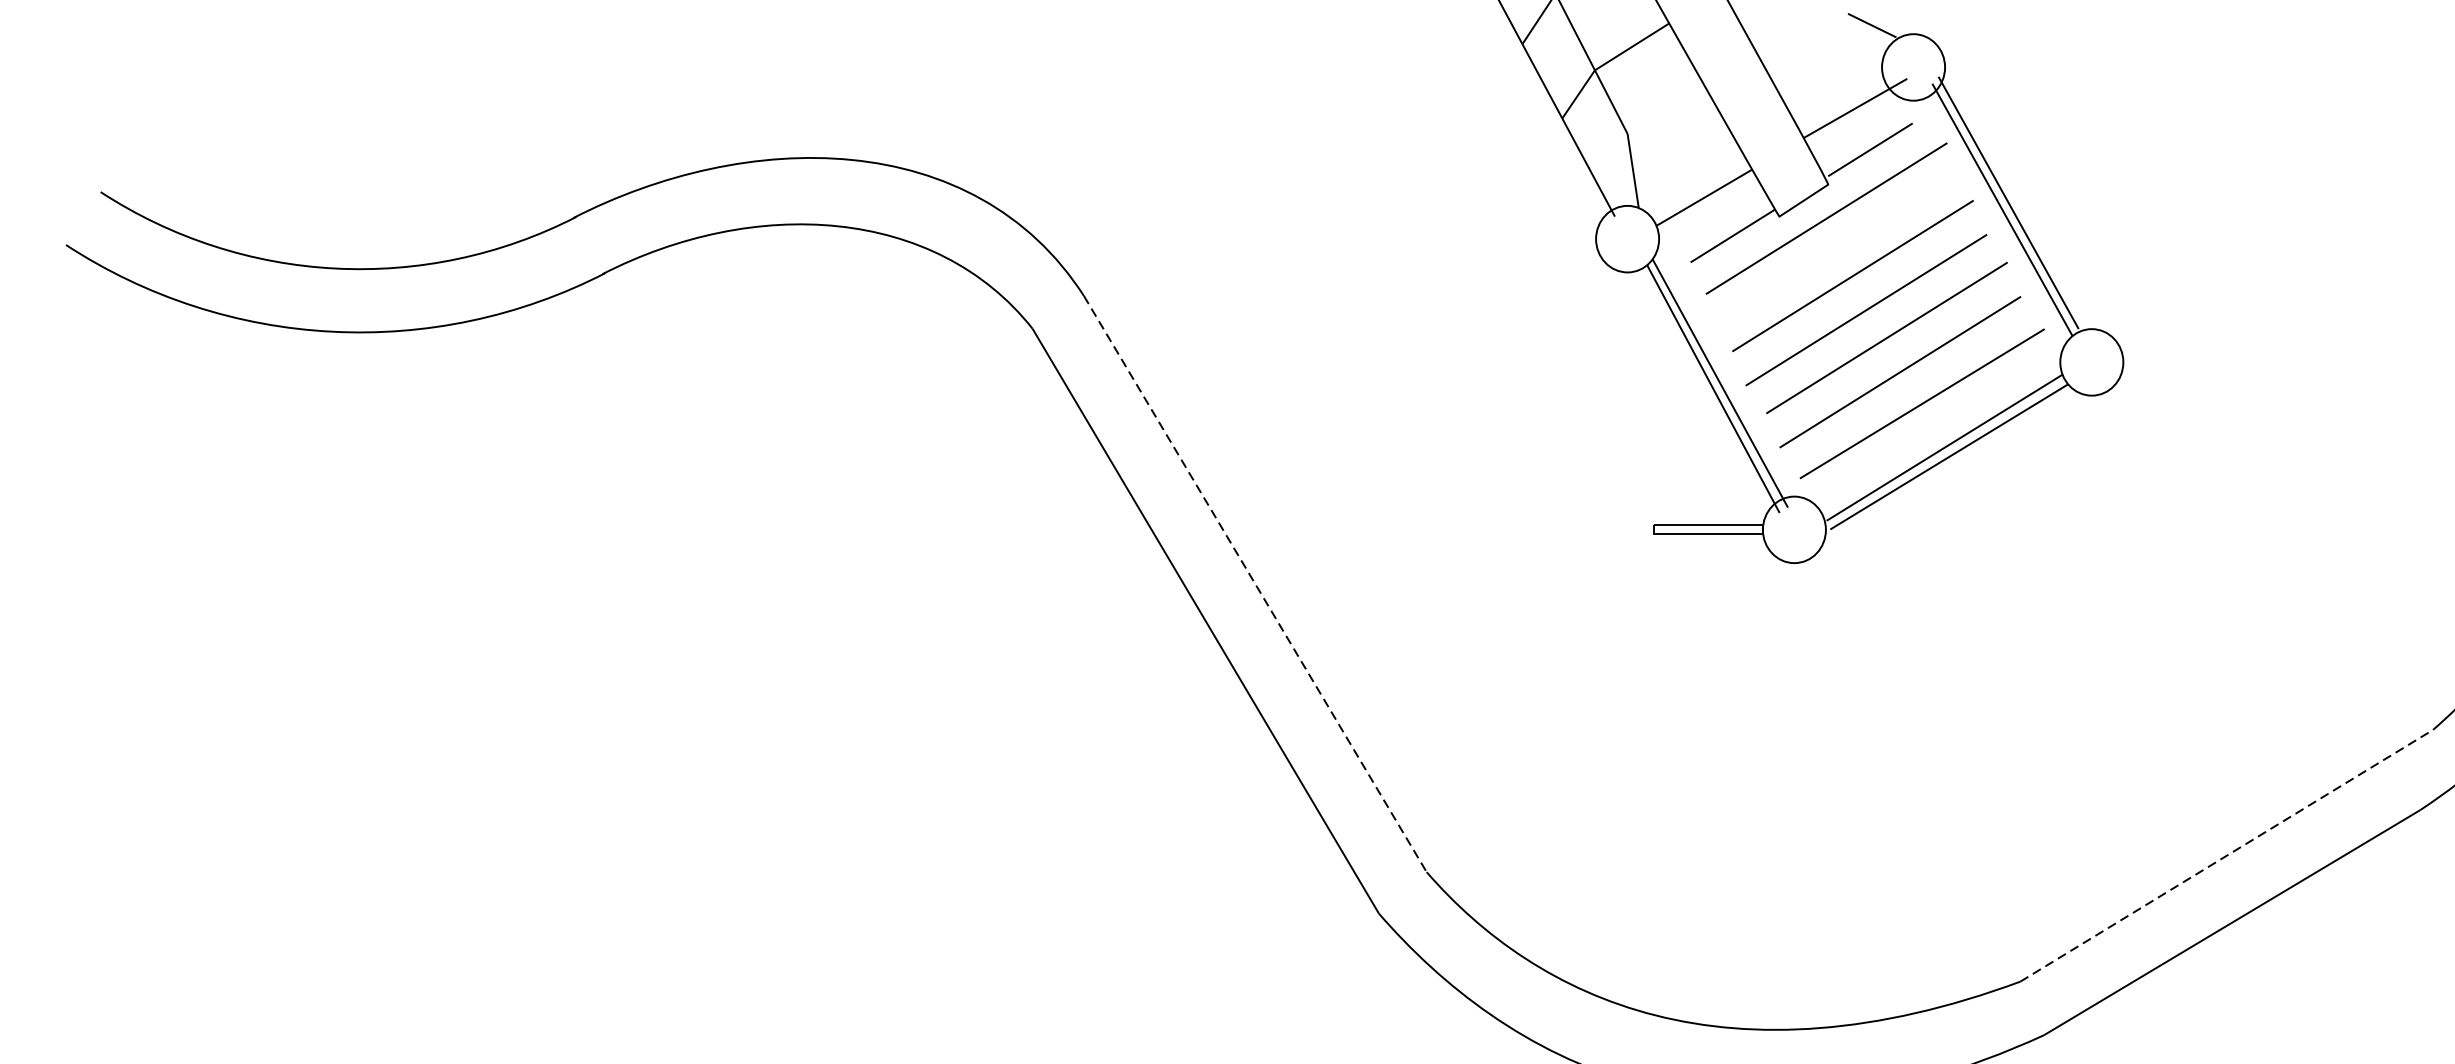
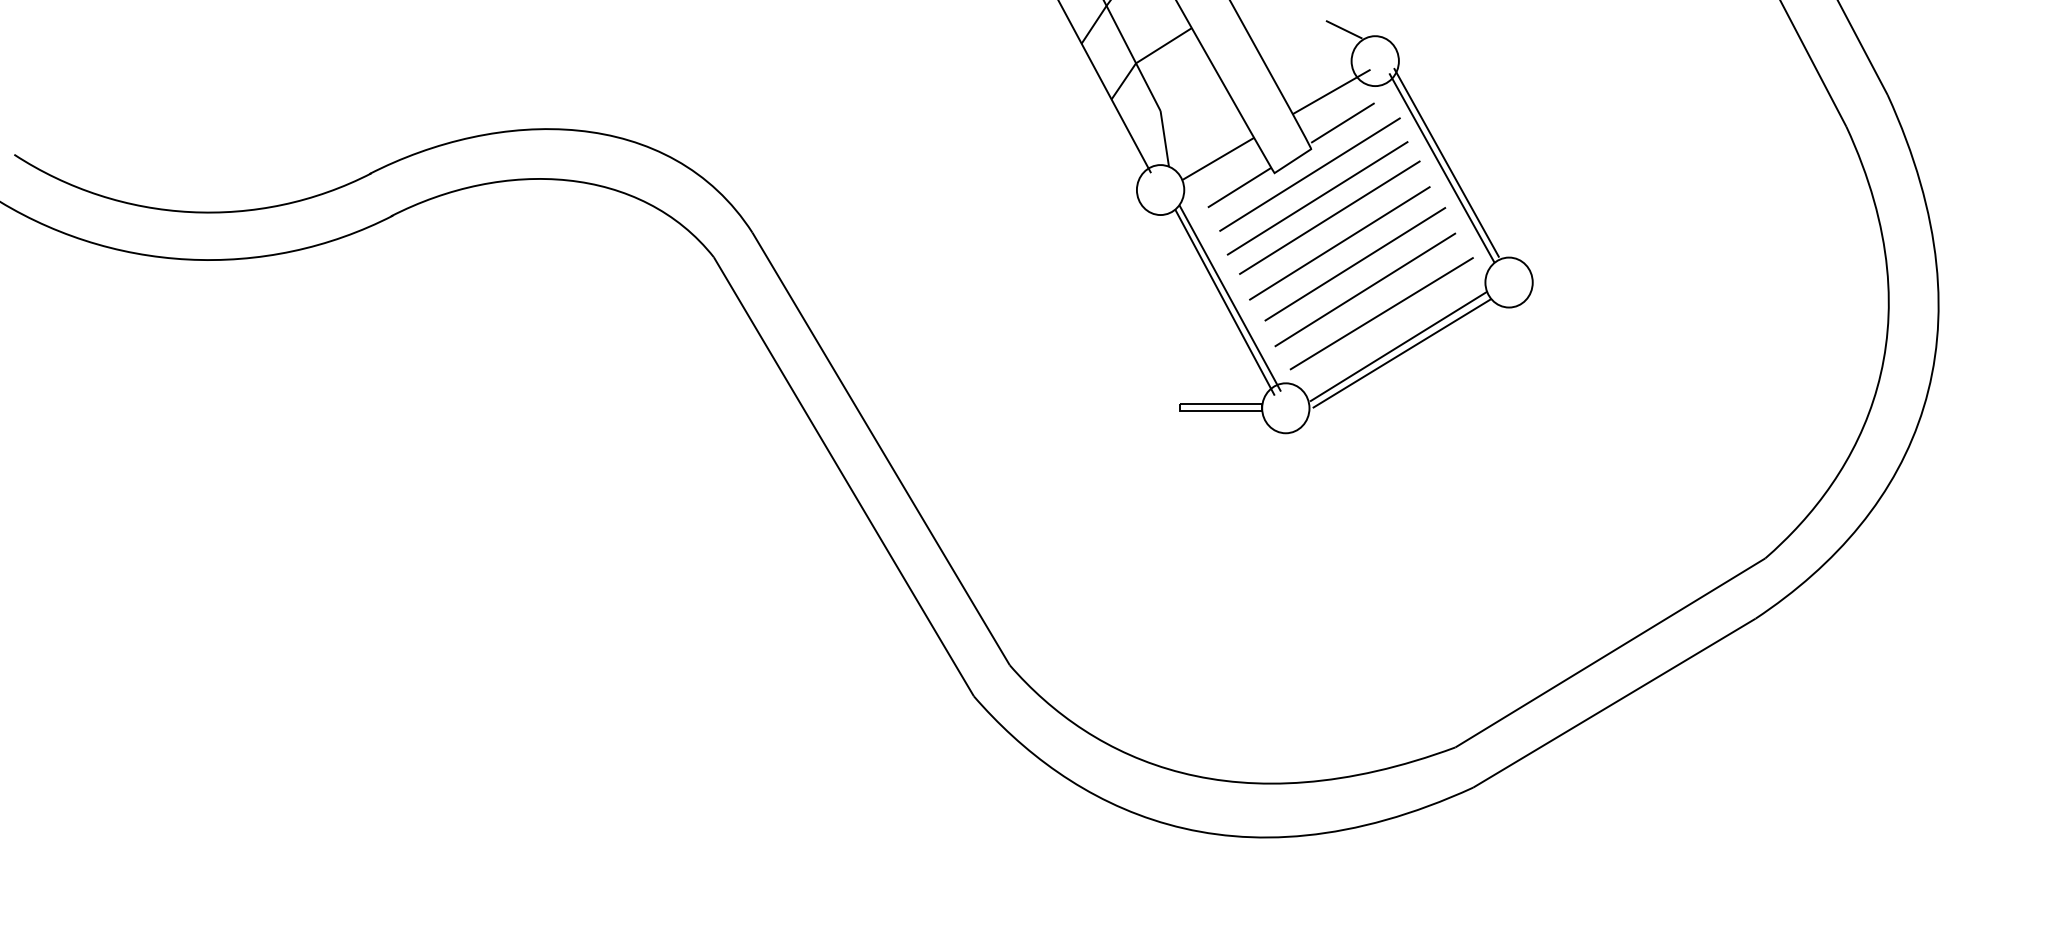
line: (1836, 250) -> (1317, 198), added
line: (1255, 584) -> (881, 449), dashed -> solid
line: (2226, 855) -> (1610, 652), dashed -> solid

